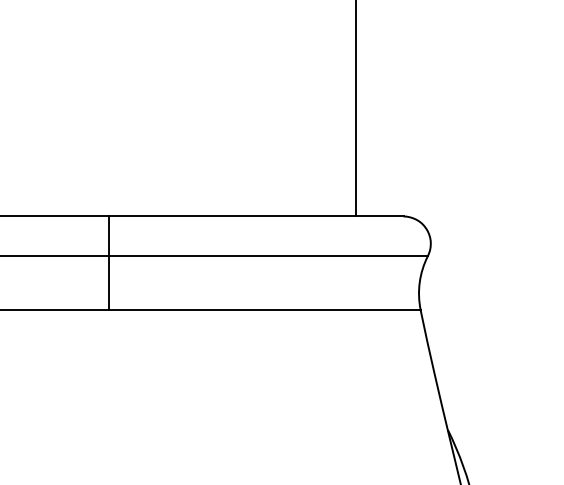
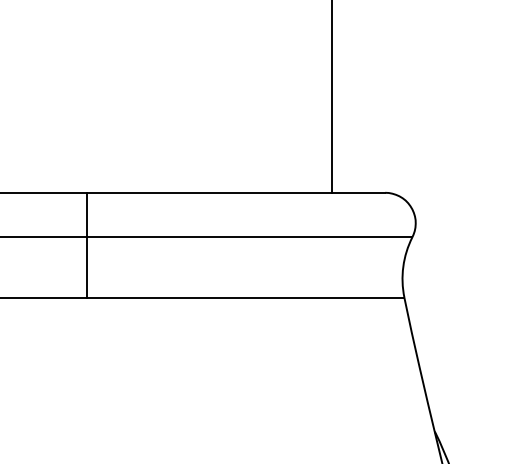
line: (109, 263) -> (86, 245), moved

